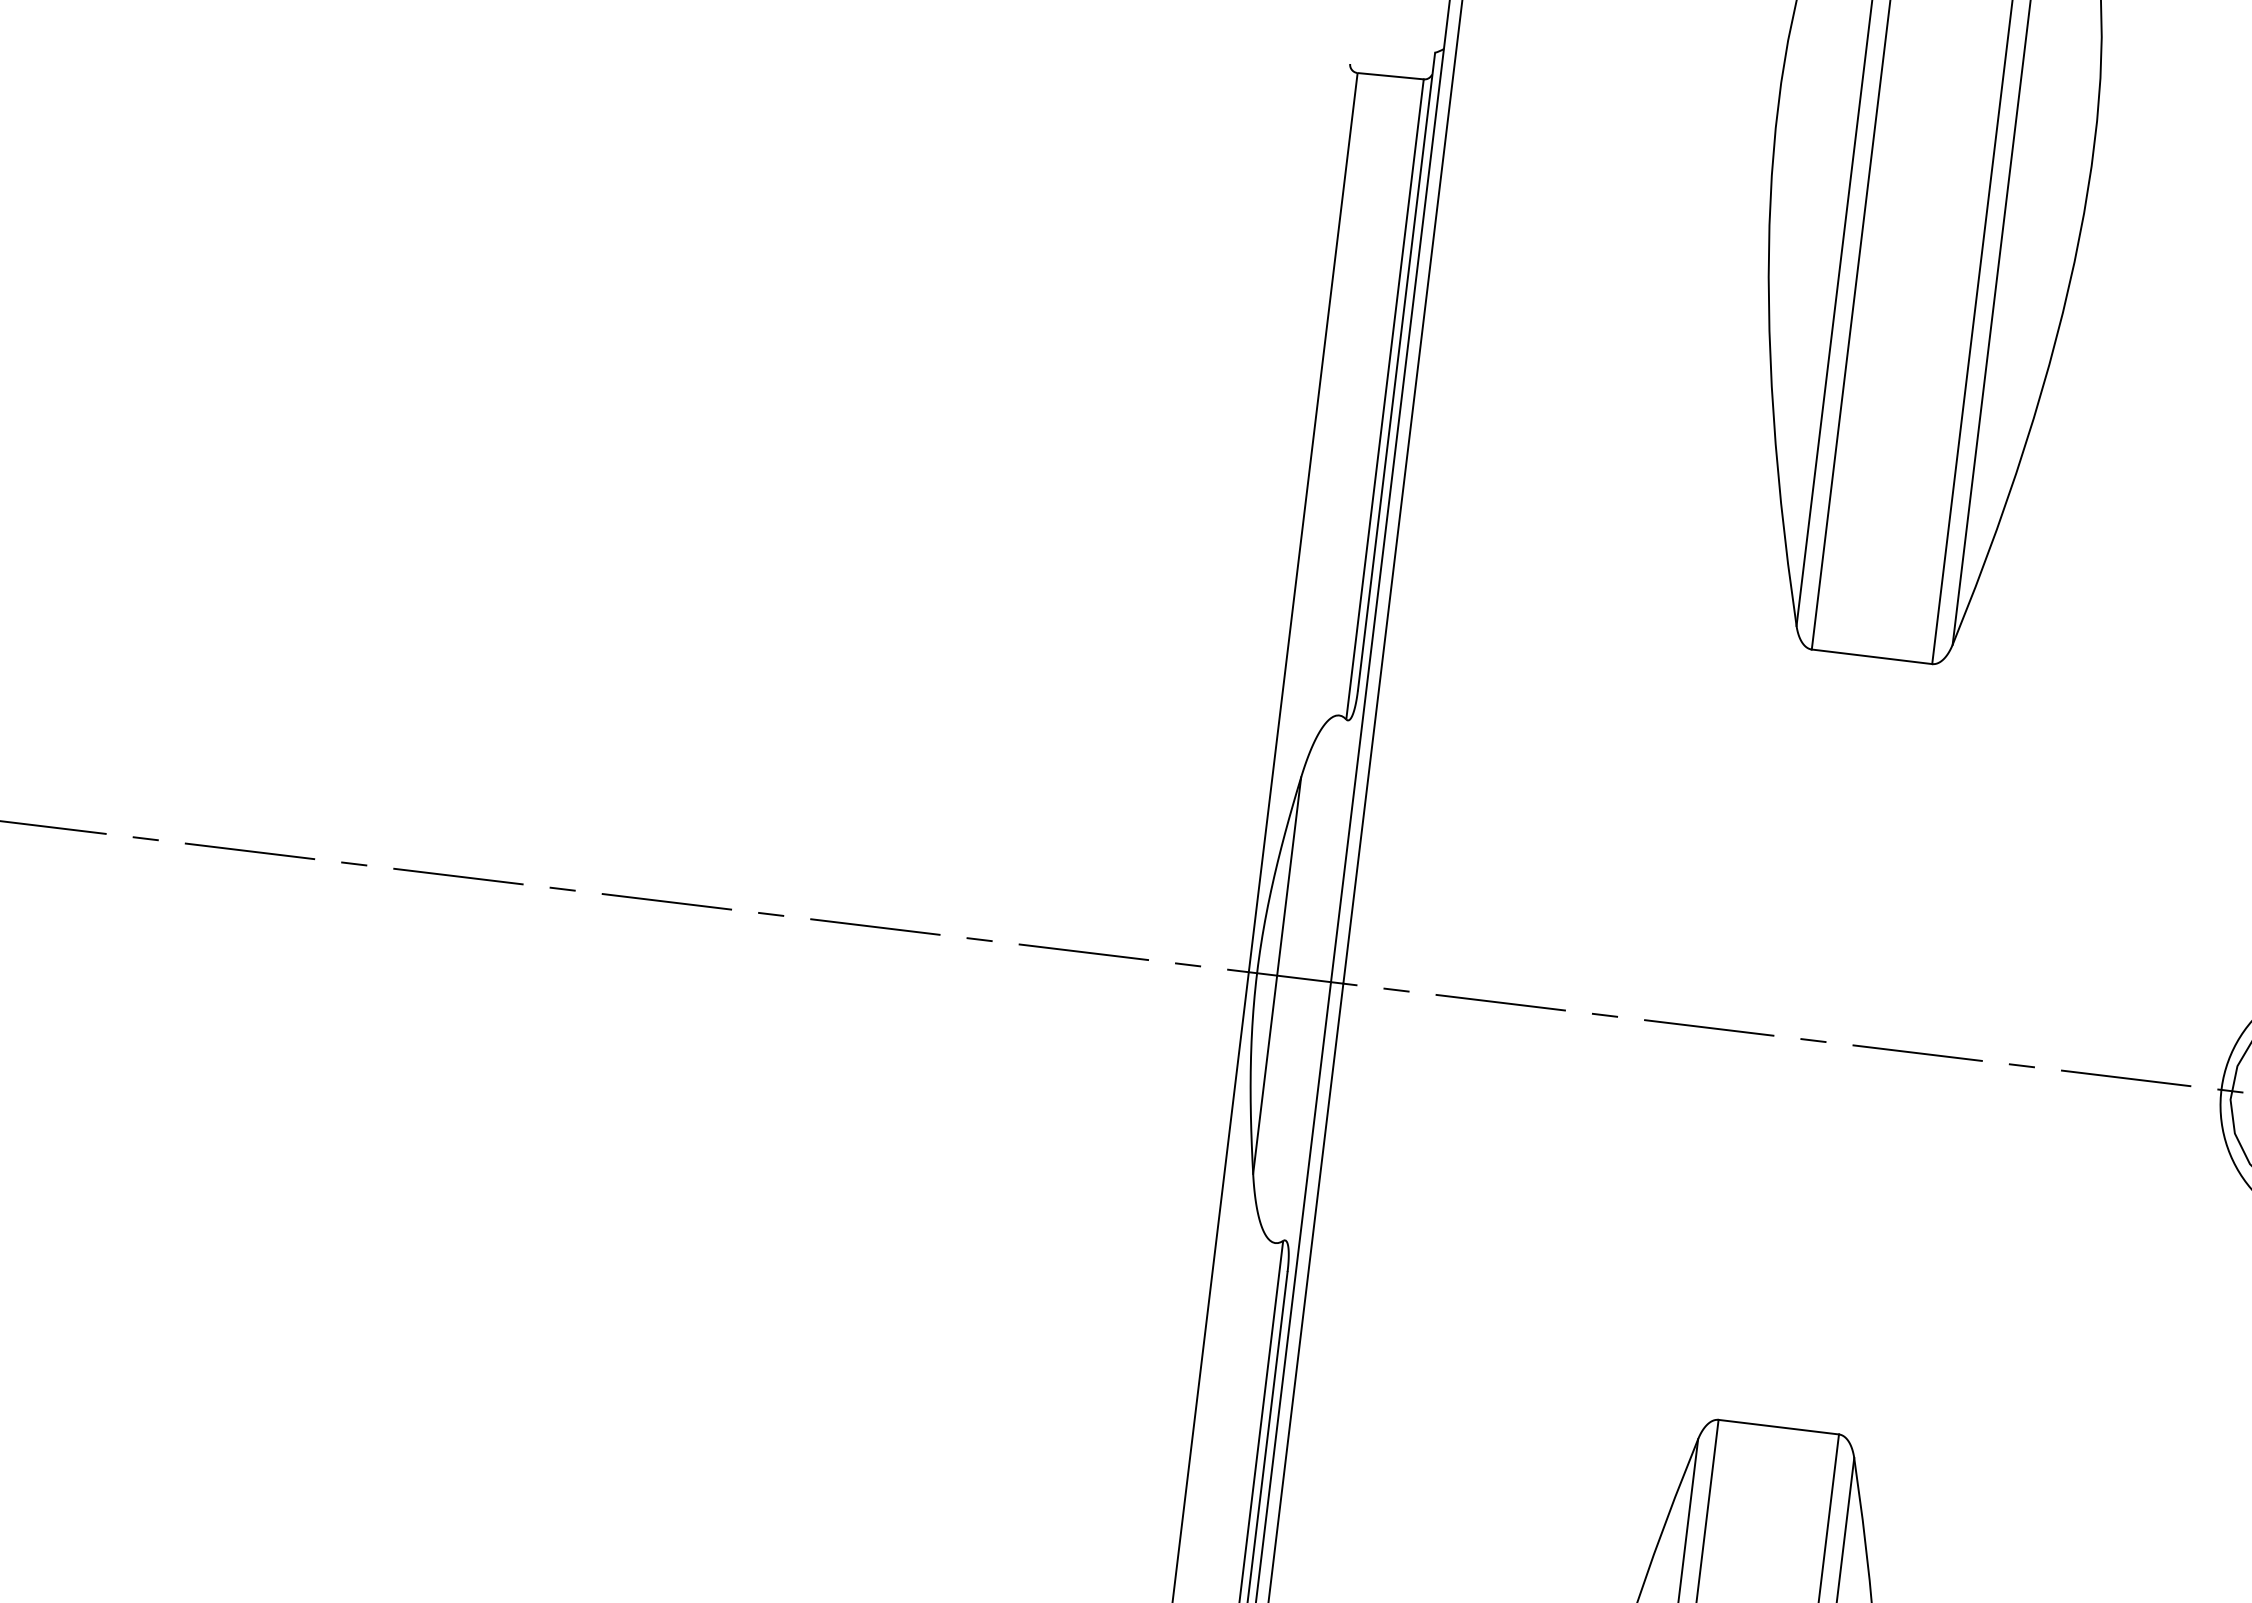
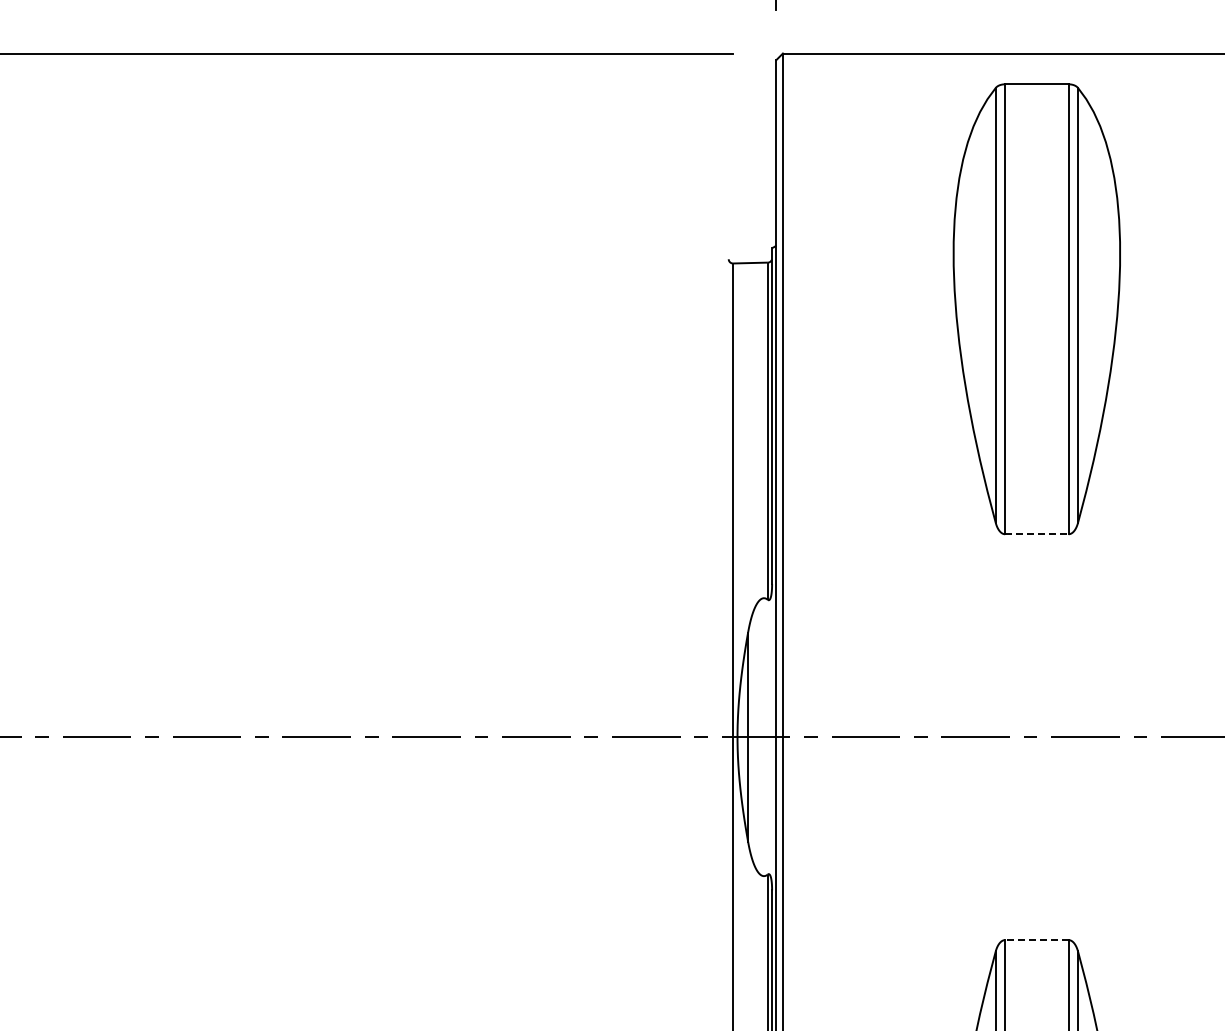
line: (1871, 657) -> (1036, 534), solid -> dashed
line: (1777, 1427) -> (1036, 940), solid -> dashed

